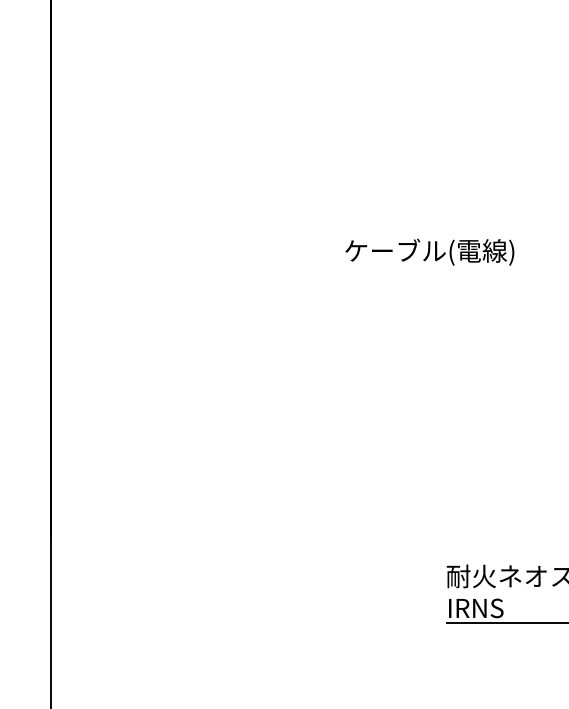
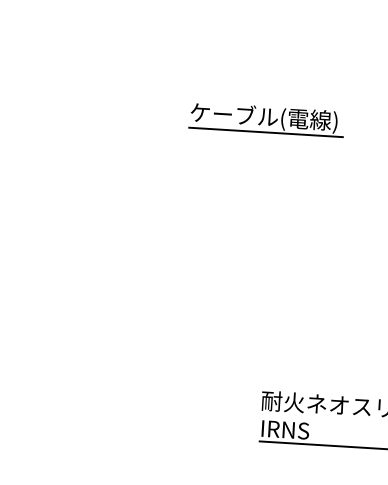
line: (432, 268) -> (265, 132), added

